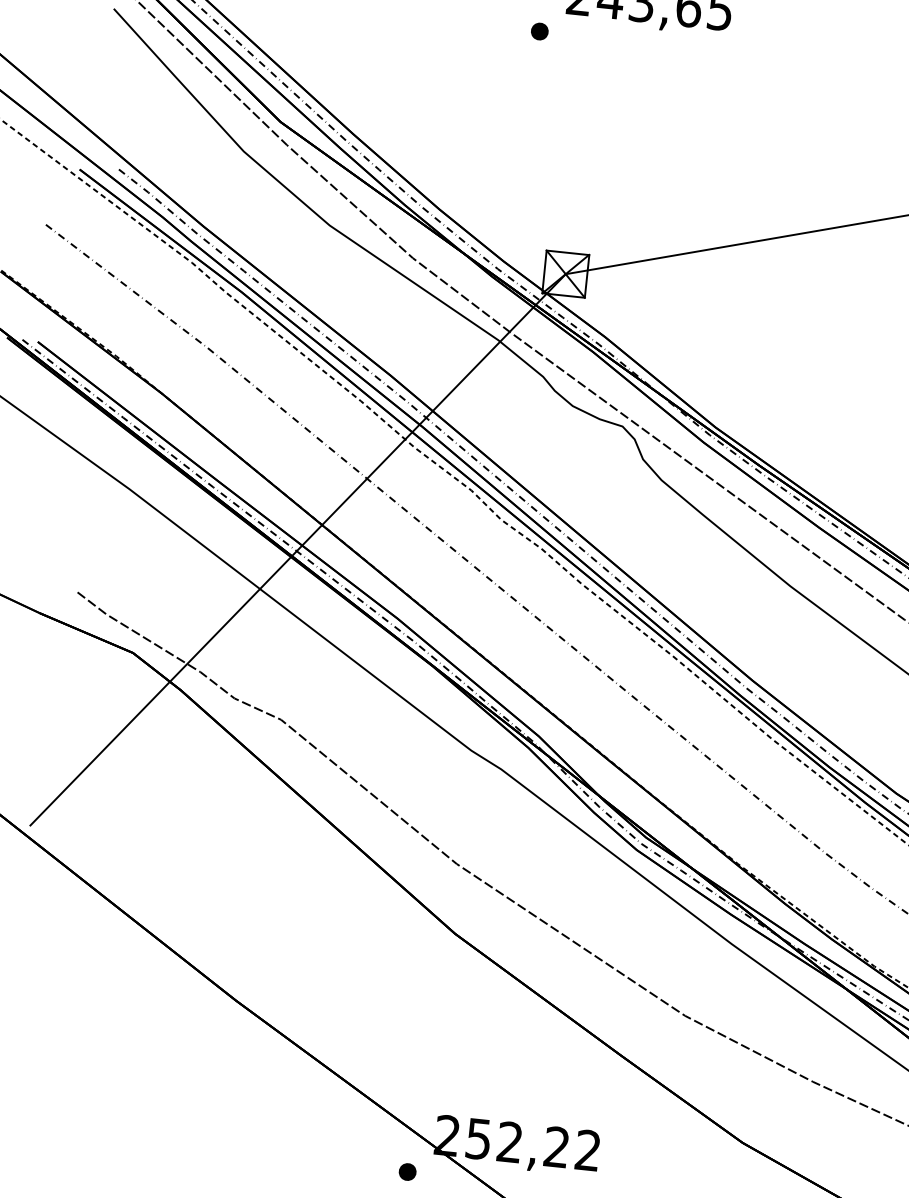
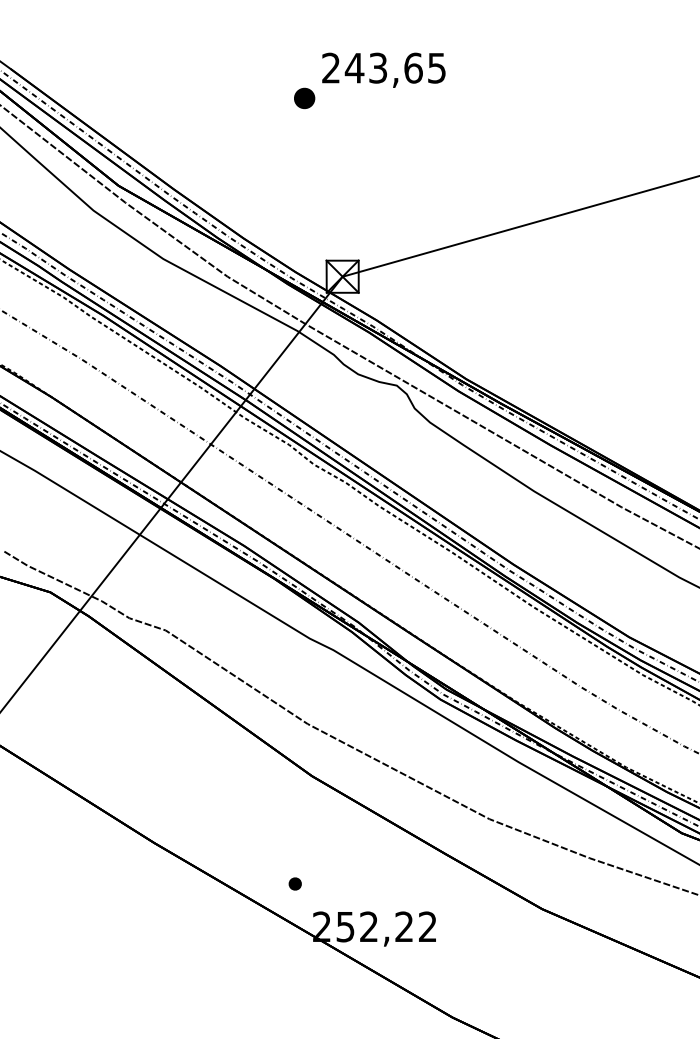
part: (538, 30) -> (303, 97), size x1.6
part: (406, 1171) -> (294, 883), moved

